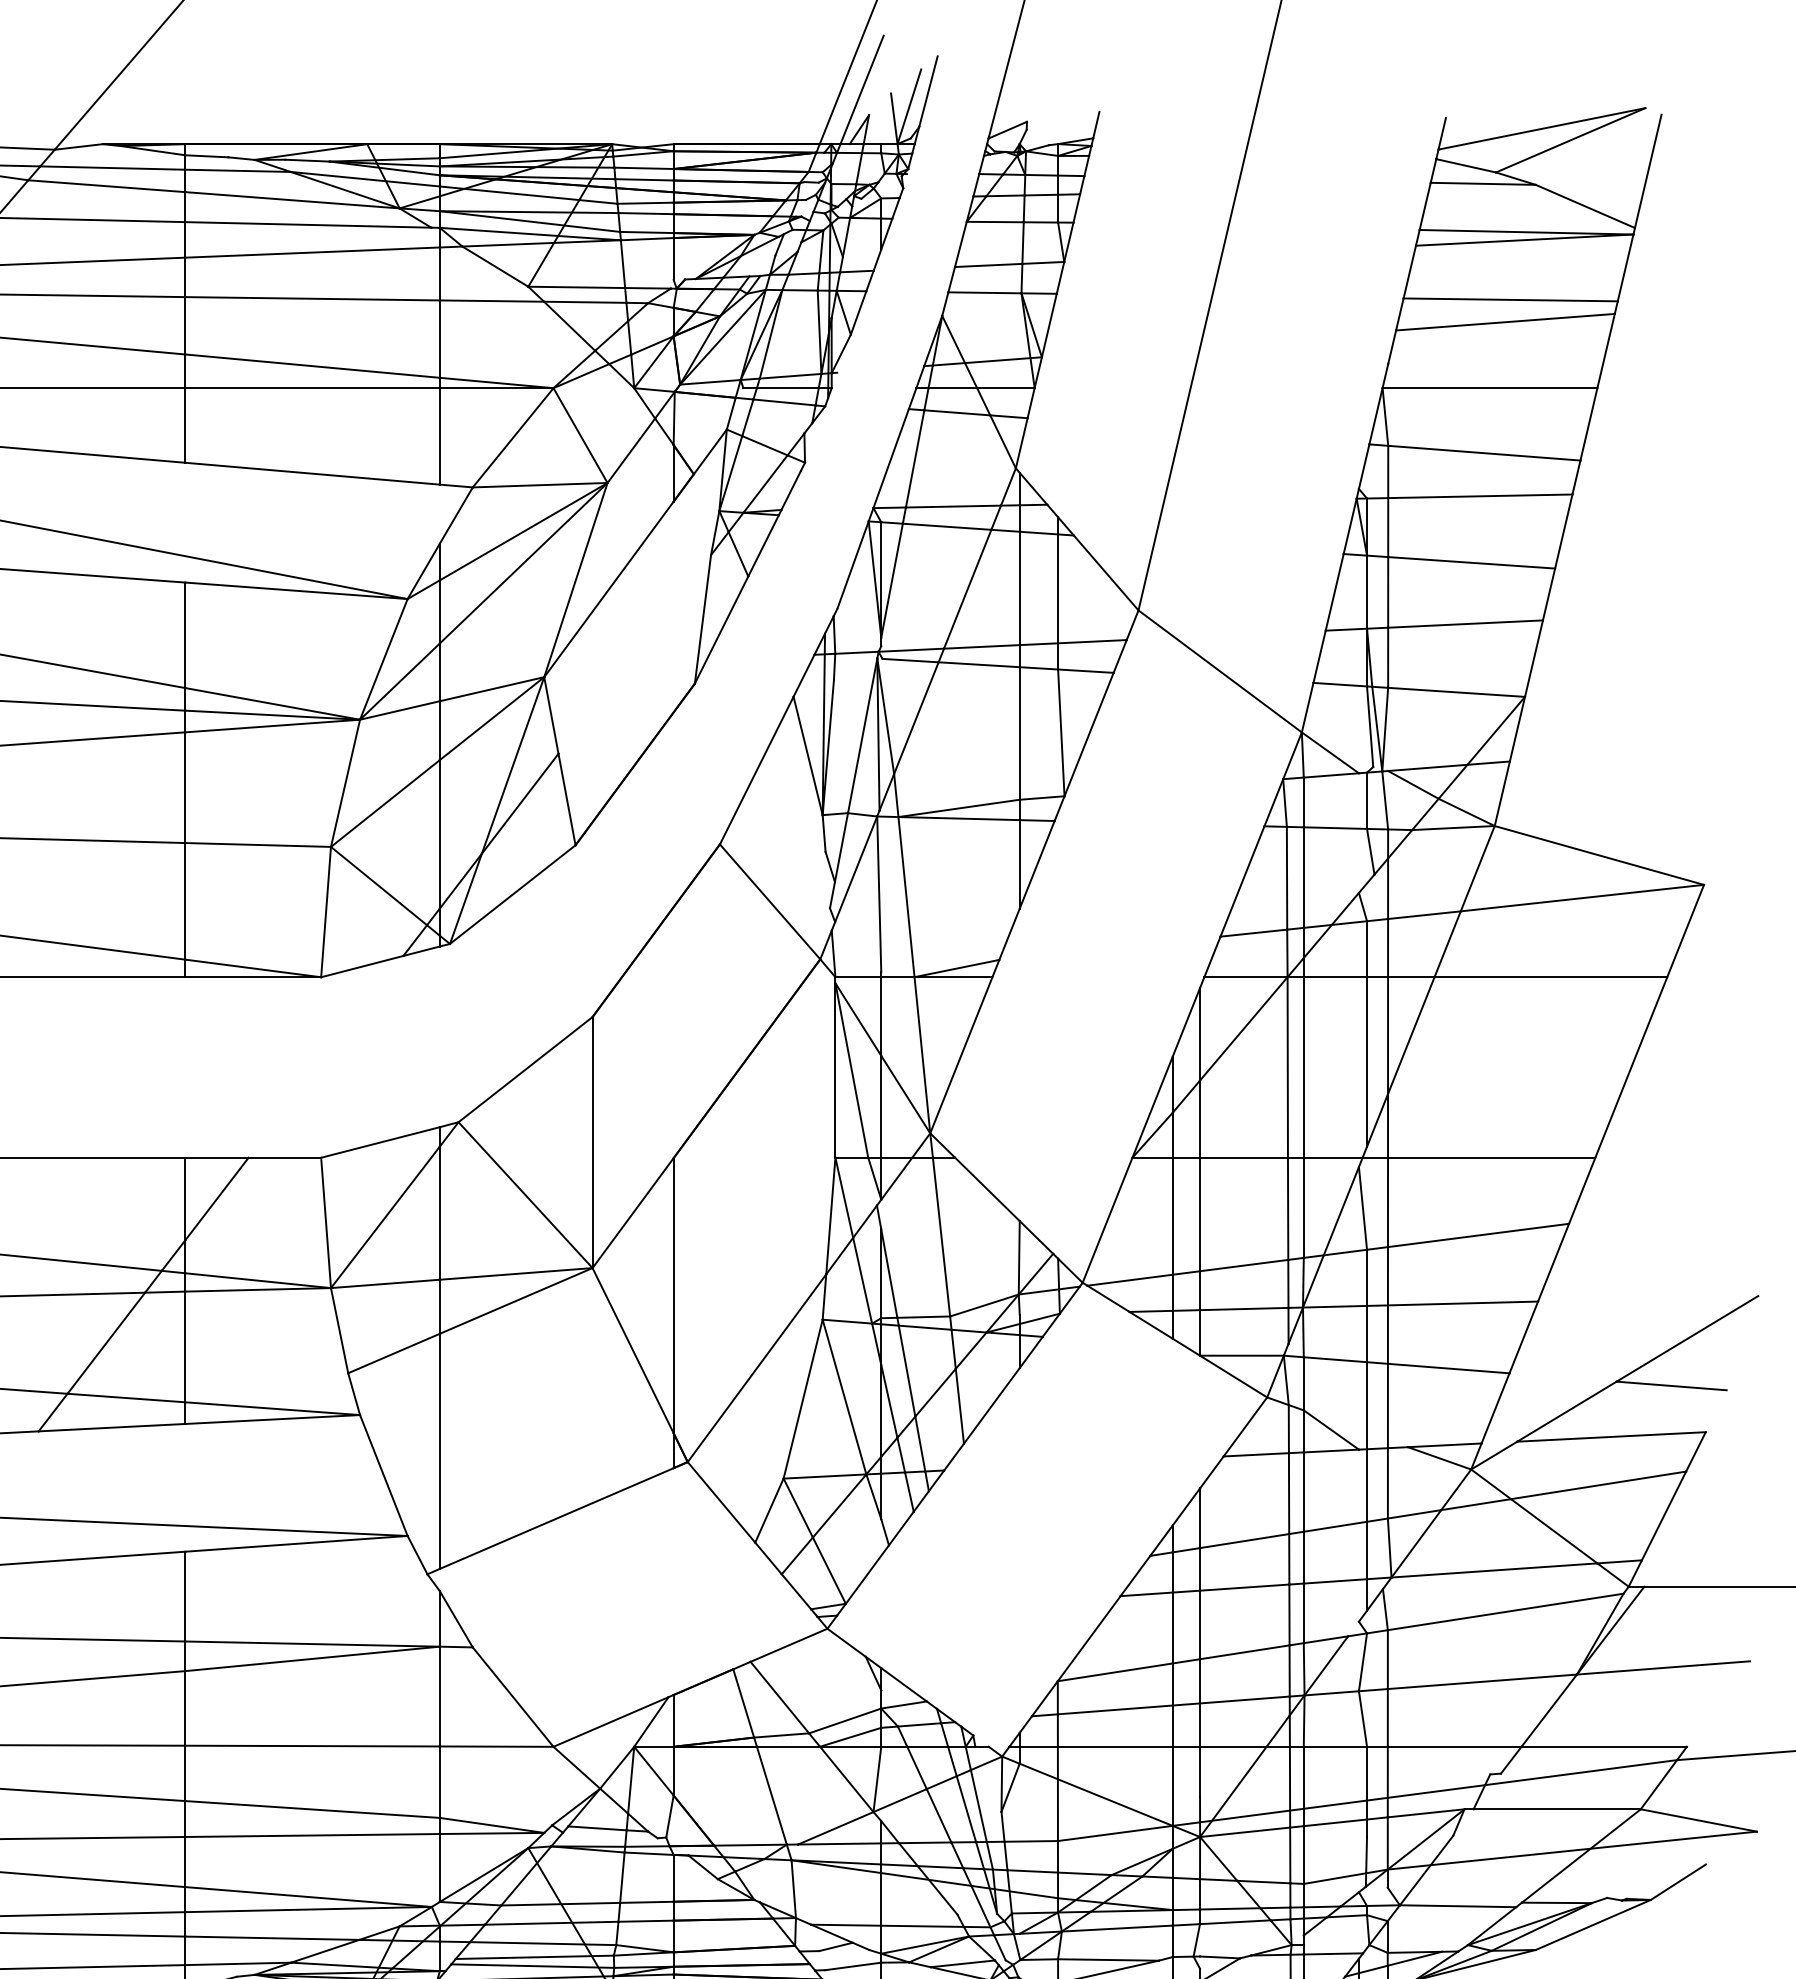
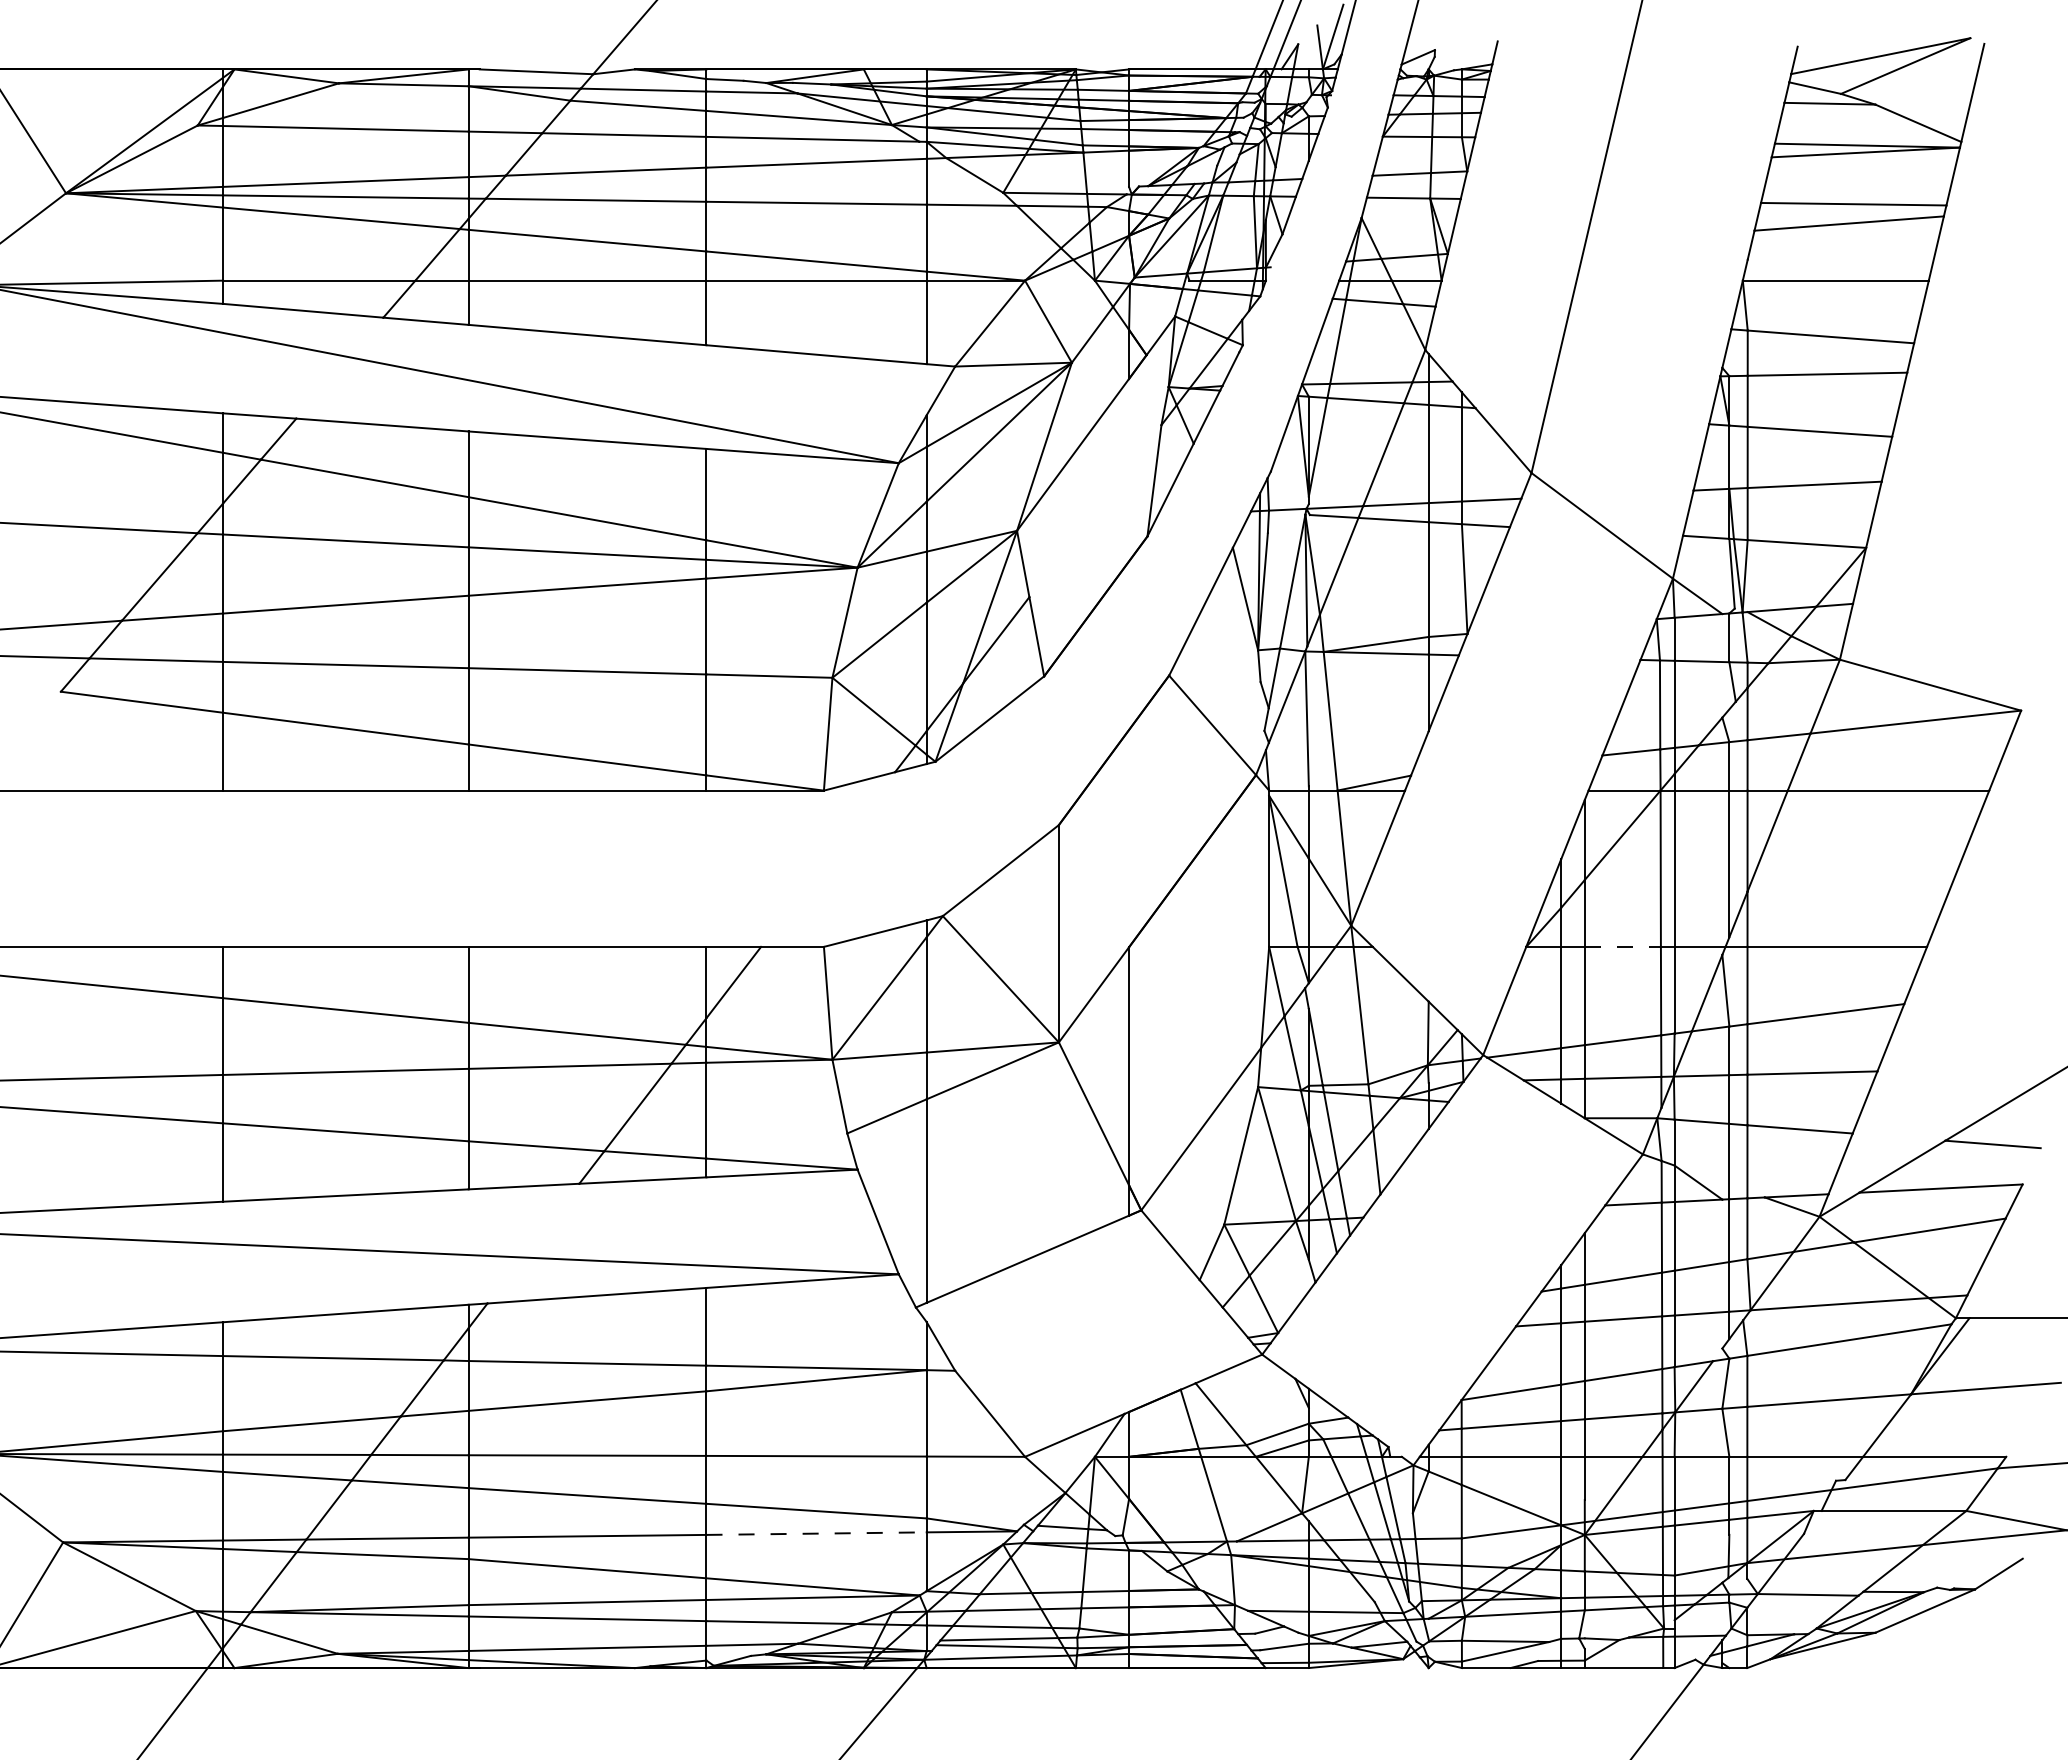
line: (1244, 1157) -> (1623, 946), solid -> dashed
line: (313, 1835) -> (817, 1533), solid -> dashed

